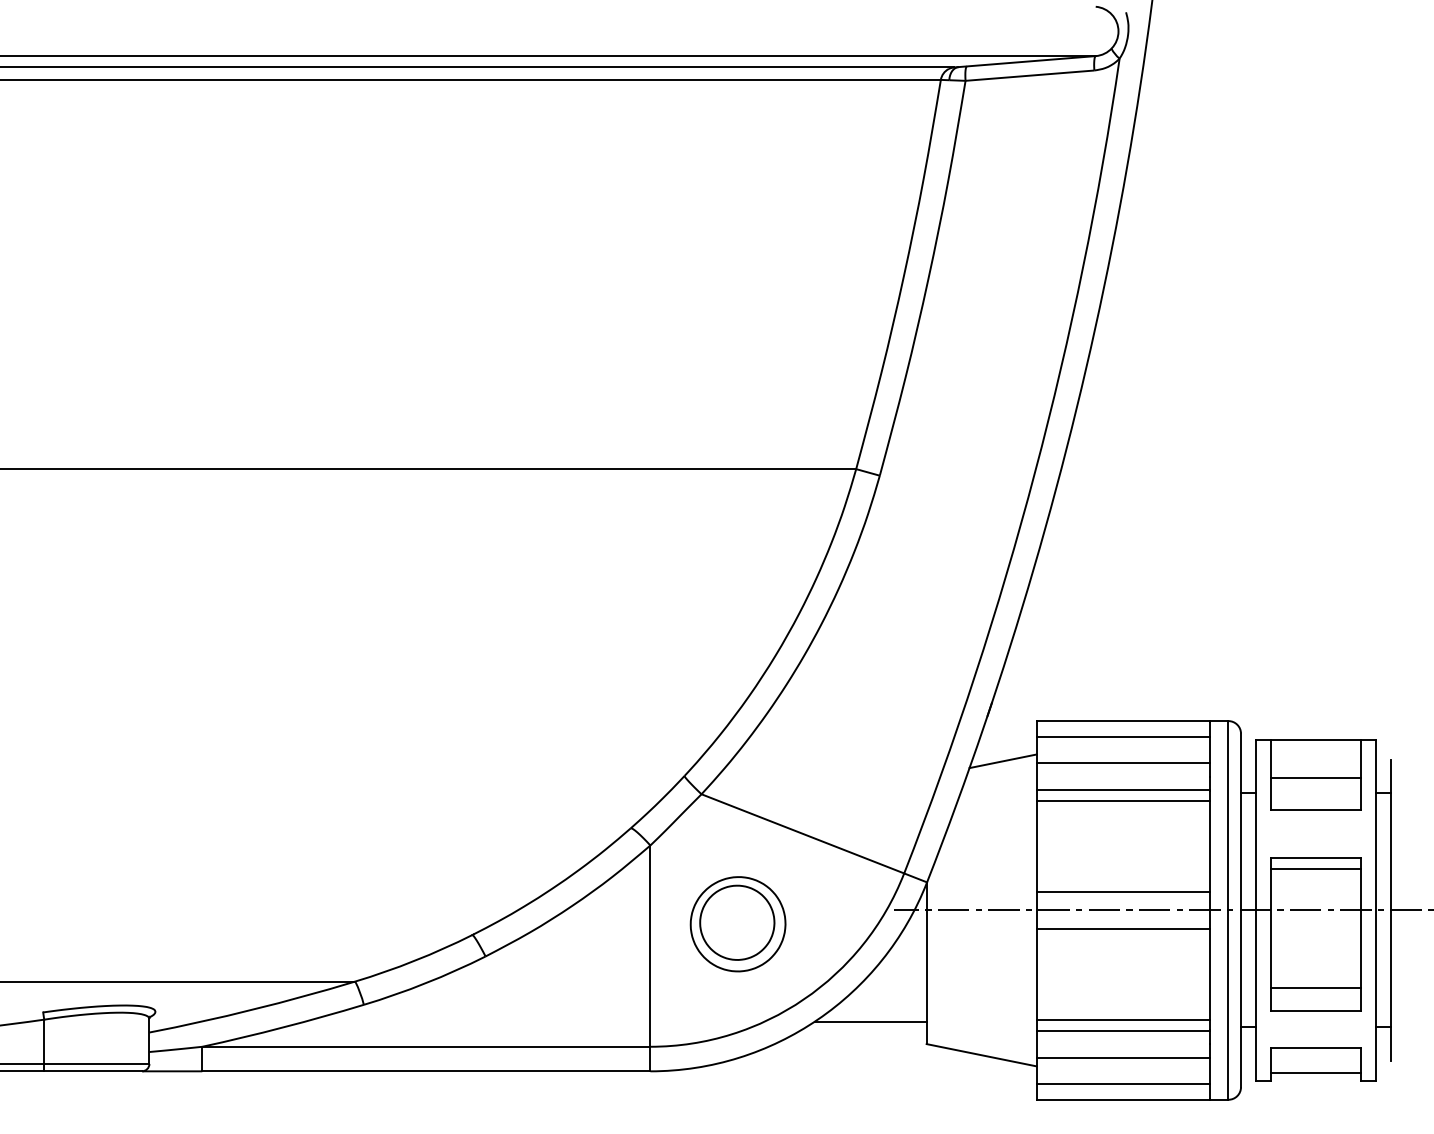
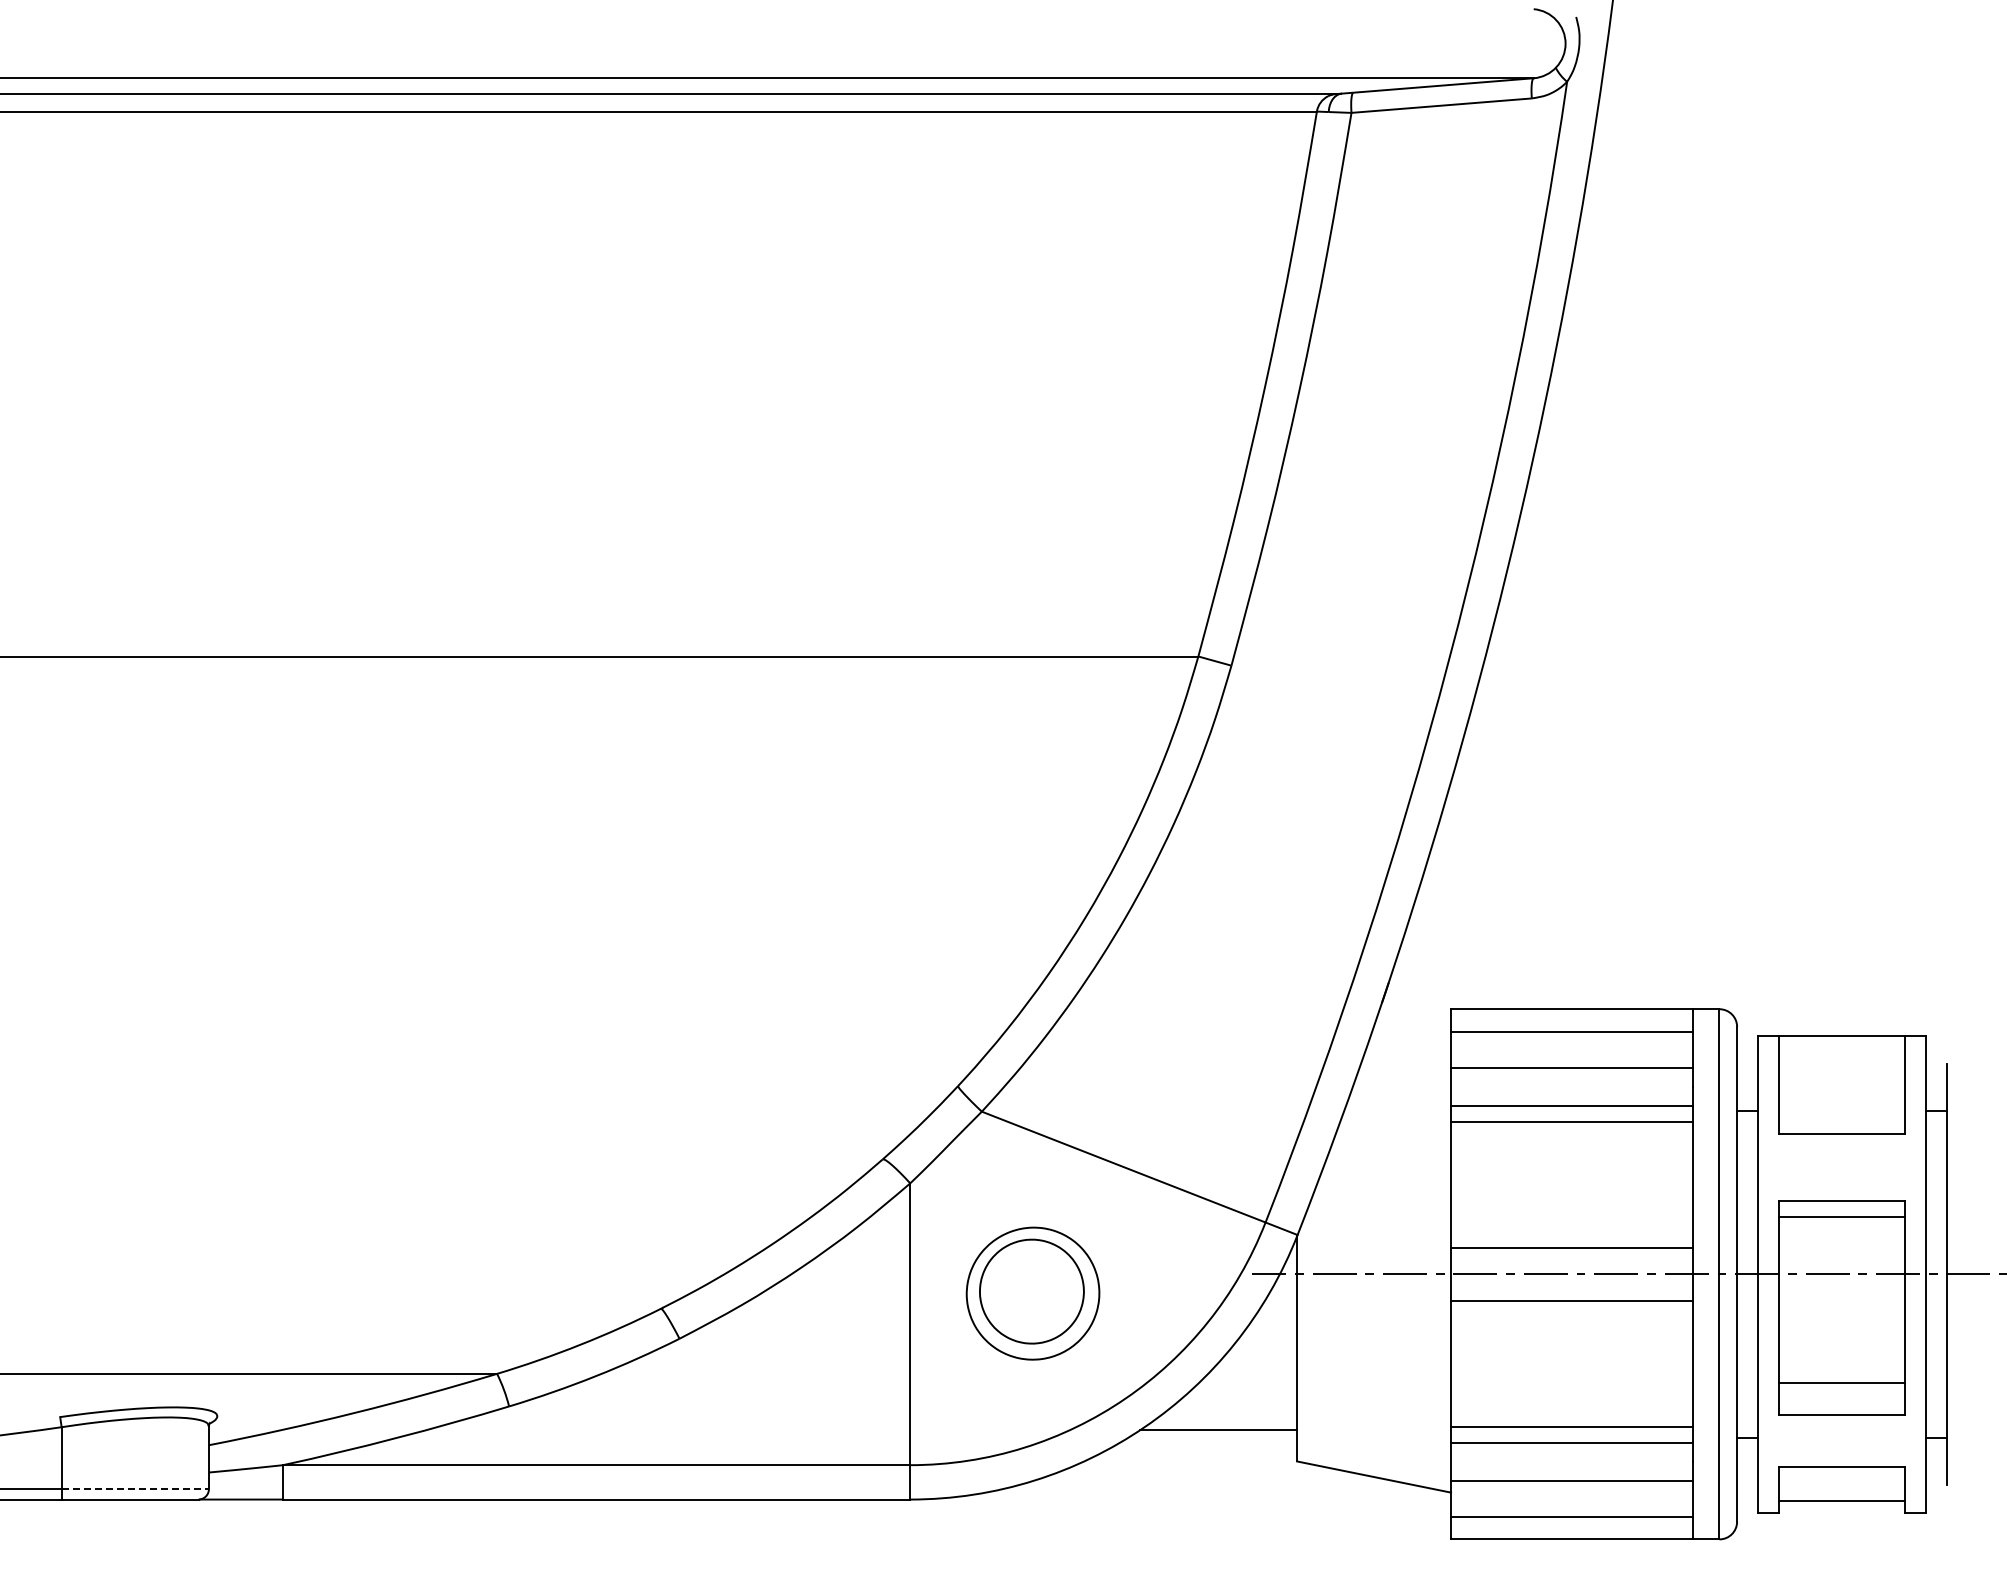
line: (1003, 761) -> (1404, 1065), removed
line: (1315, 777) -> (1841, 1088), removed
line: (96, 1064) -> (135, 1489), solid -> dashed

